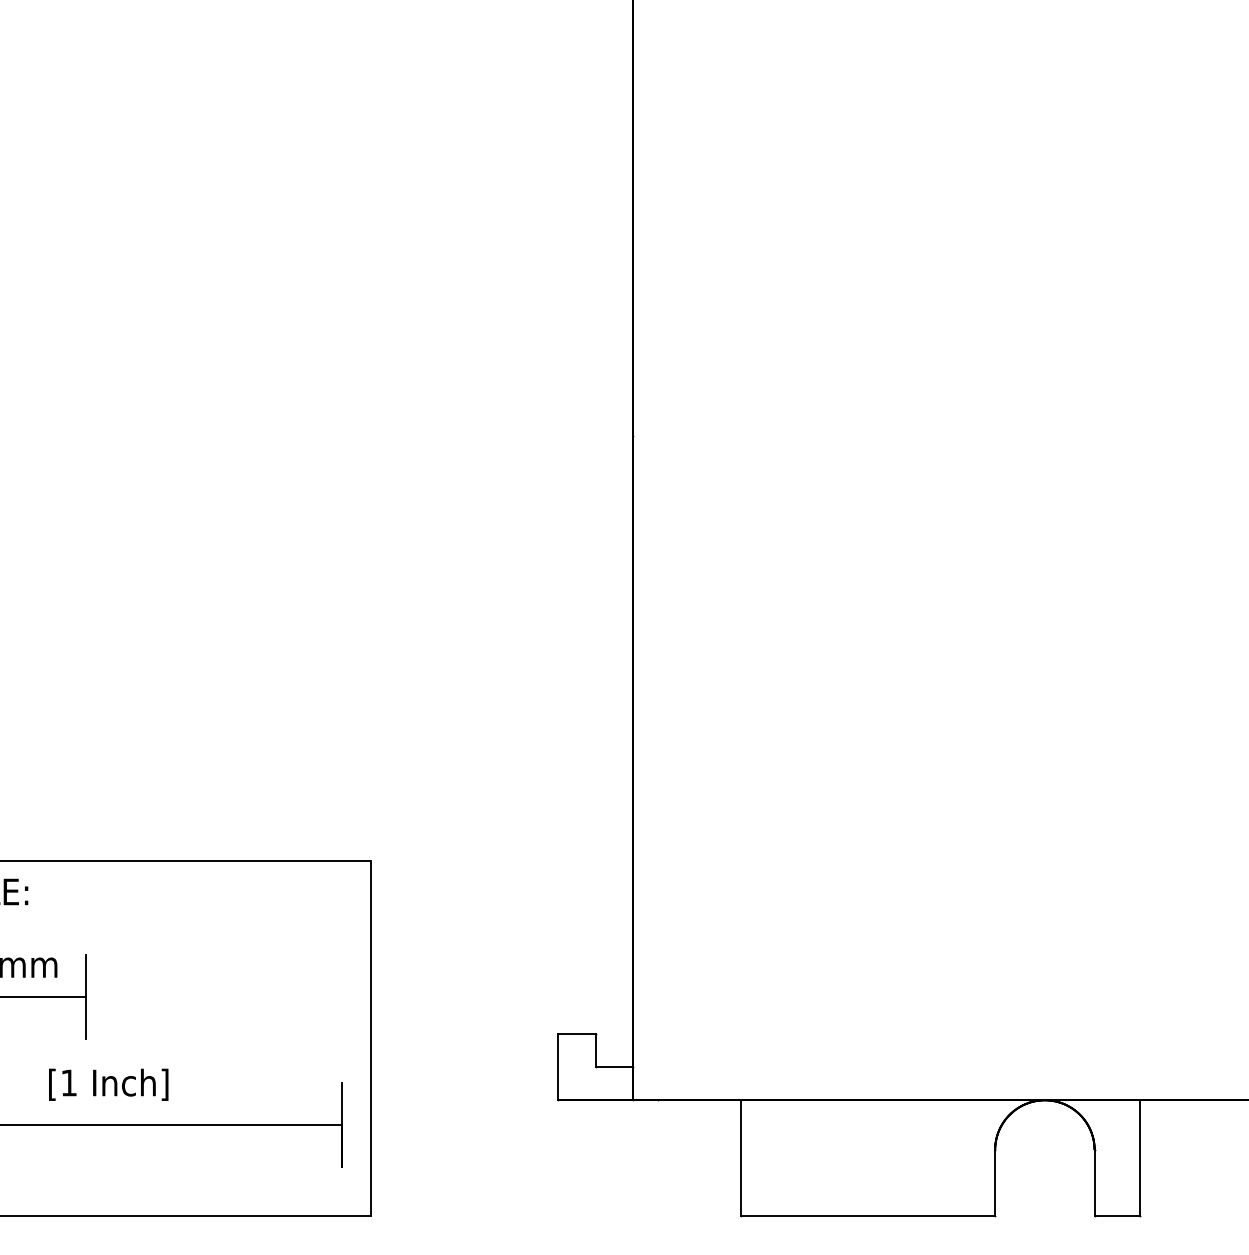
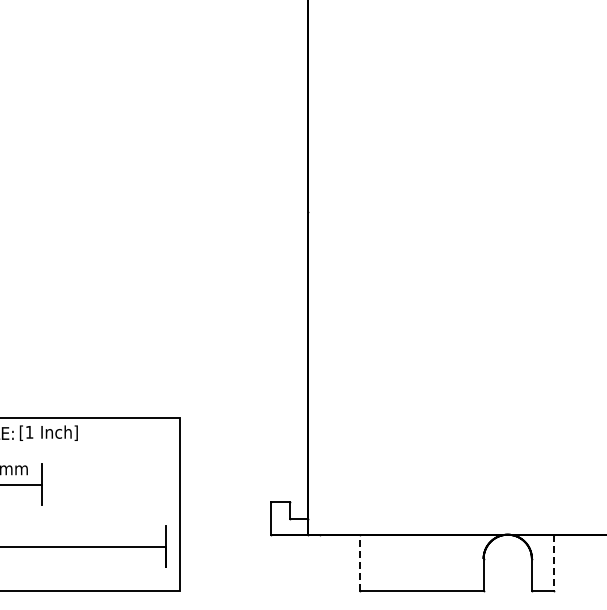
text: (107, 1083) -> (48, 432), moved
line: (741, 1157) -> (360, 562), solid -> dashed
line: (1139, 1159) -> (553, 563), solid -> dashed

